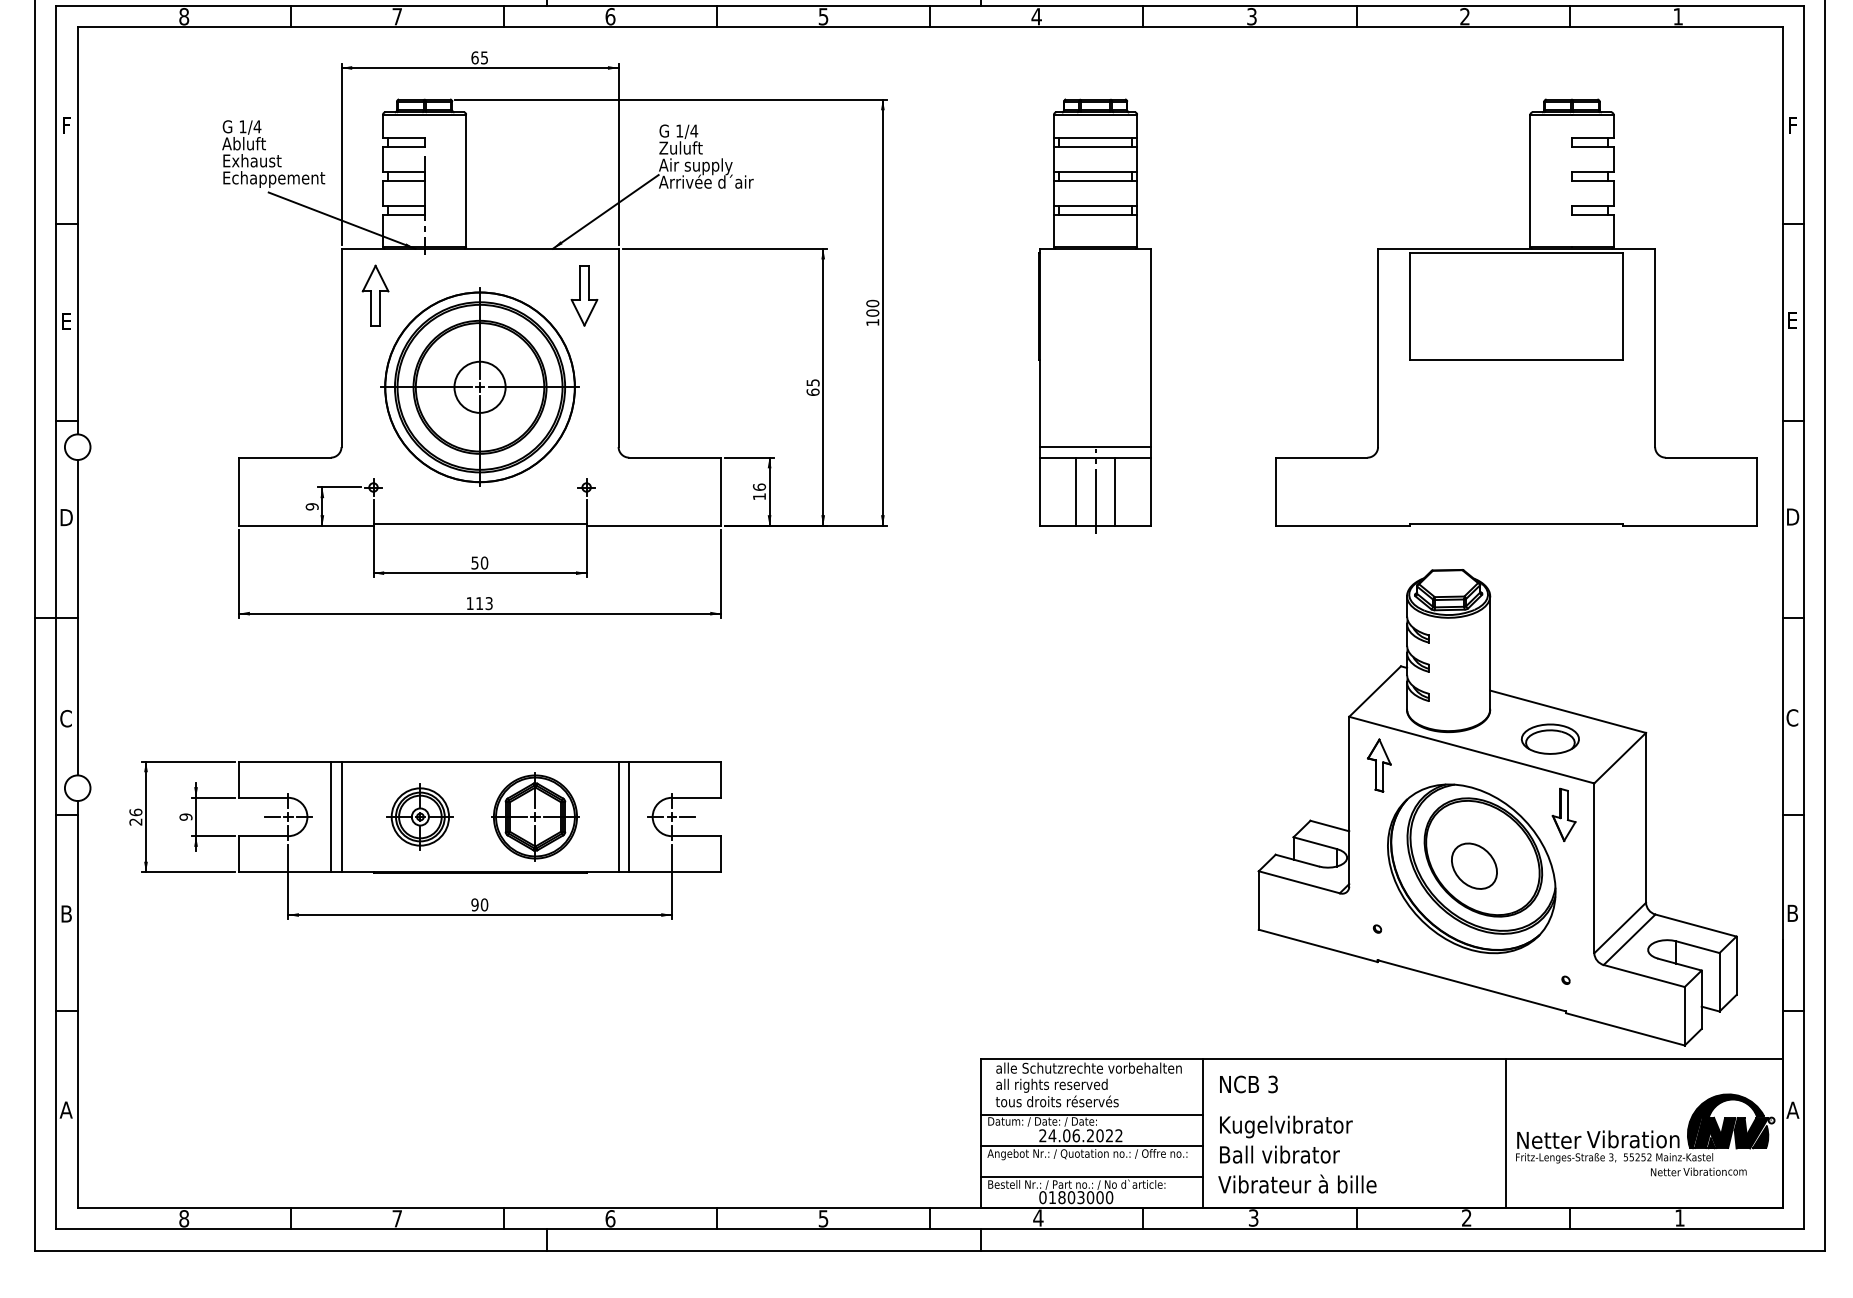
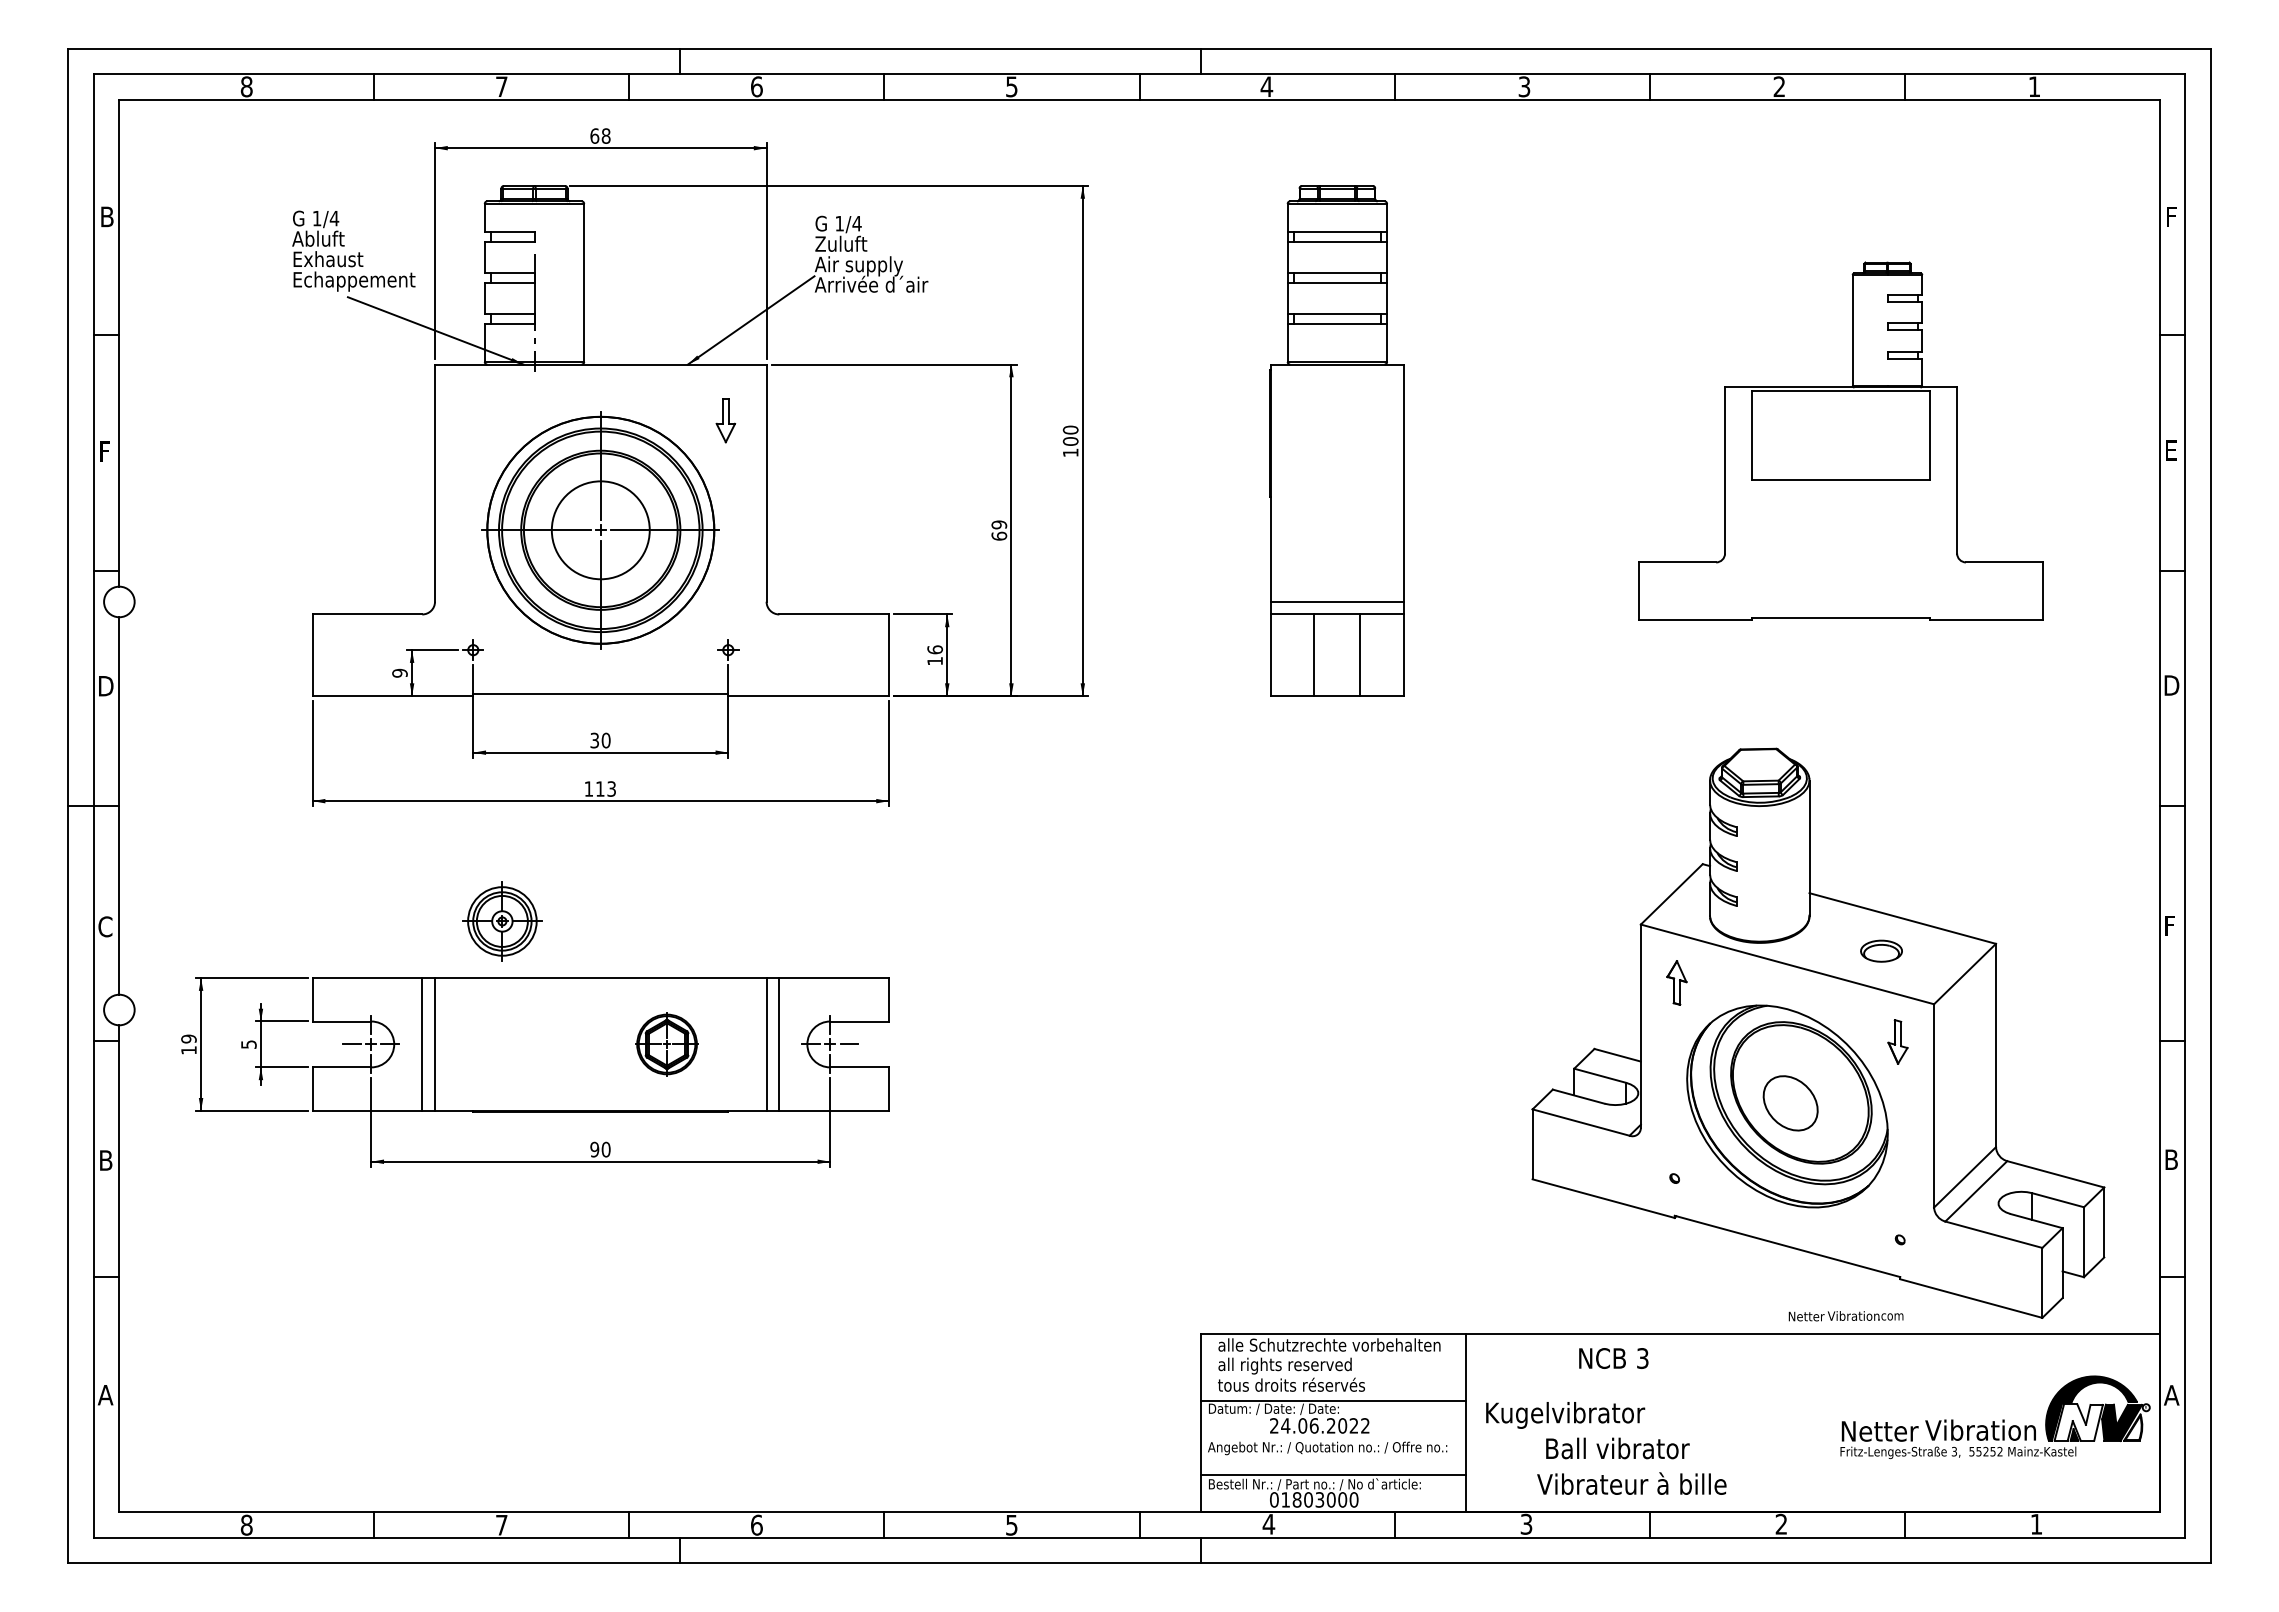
text: (483, 57) -> (605, 135), 65 -> 68
text: (67, 125) -> (107, 216), F -> B
part: (375, 294) -> (475, 419), removed
part: (584, 295) -> (725, 420), size x0.6
part: (1516, 312) -> (1840, 440), size x0.7
text: (66, 321) -> (106, 451), E -> F
text: (812, 382) -> (998, 524), 65 -> 69
circle: (479, 386) -> (600, 529), size x1.6
line: (1095, 491) -> (1337, 655), removed
text: (474, 562) -> (594, 739), 50 -> 30
text: (1792, 717) -> (2171, 925), C -> F
part: (1550, 738) -> (1881, 950), size x0.6
part: (1379, 765) -> (1676, 982), size x0.7
part: (1563, 814) -> (1897, 1041), size x0.7
text: (135, 817) -> (188, 1044), 26 -> 19
text: (185, 817) -> (248, 1044), 9 -> 5
part: (420, 817) -> (502, 921), moved
part: (534, 817) -> (666, 1044), size x0.6
text: (1248, 1084) -> (1613, 1358), moved
line: (1506, 1132) -> (1828, 1422), removed
fill: (1714, 1132) -> (2078, 1422), removed
fill: (1760, 1137) -> (2133, 1428), removed
line: (1091, 1146) -> (1332, 1438), removed
text: (1279, 1154) -> (1617, 1448), moved
text: (1698, 1172) -> (1845, 1316), moved
text: (1297, 1183) -> (1631, 1483), moved

